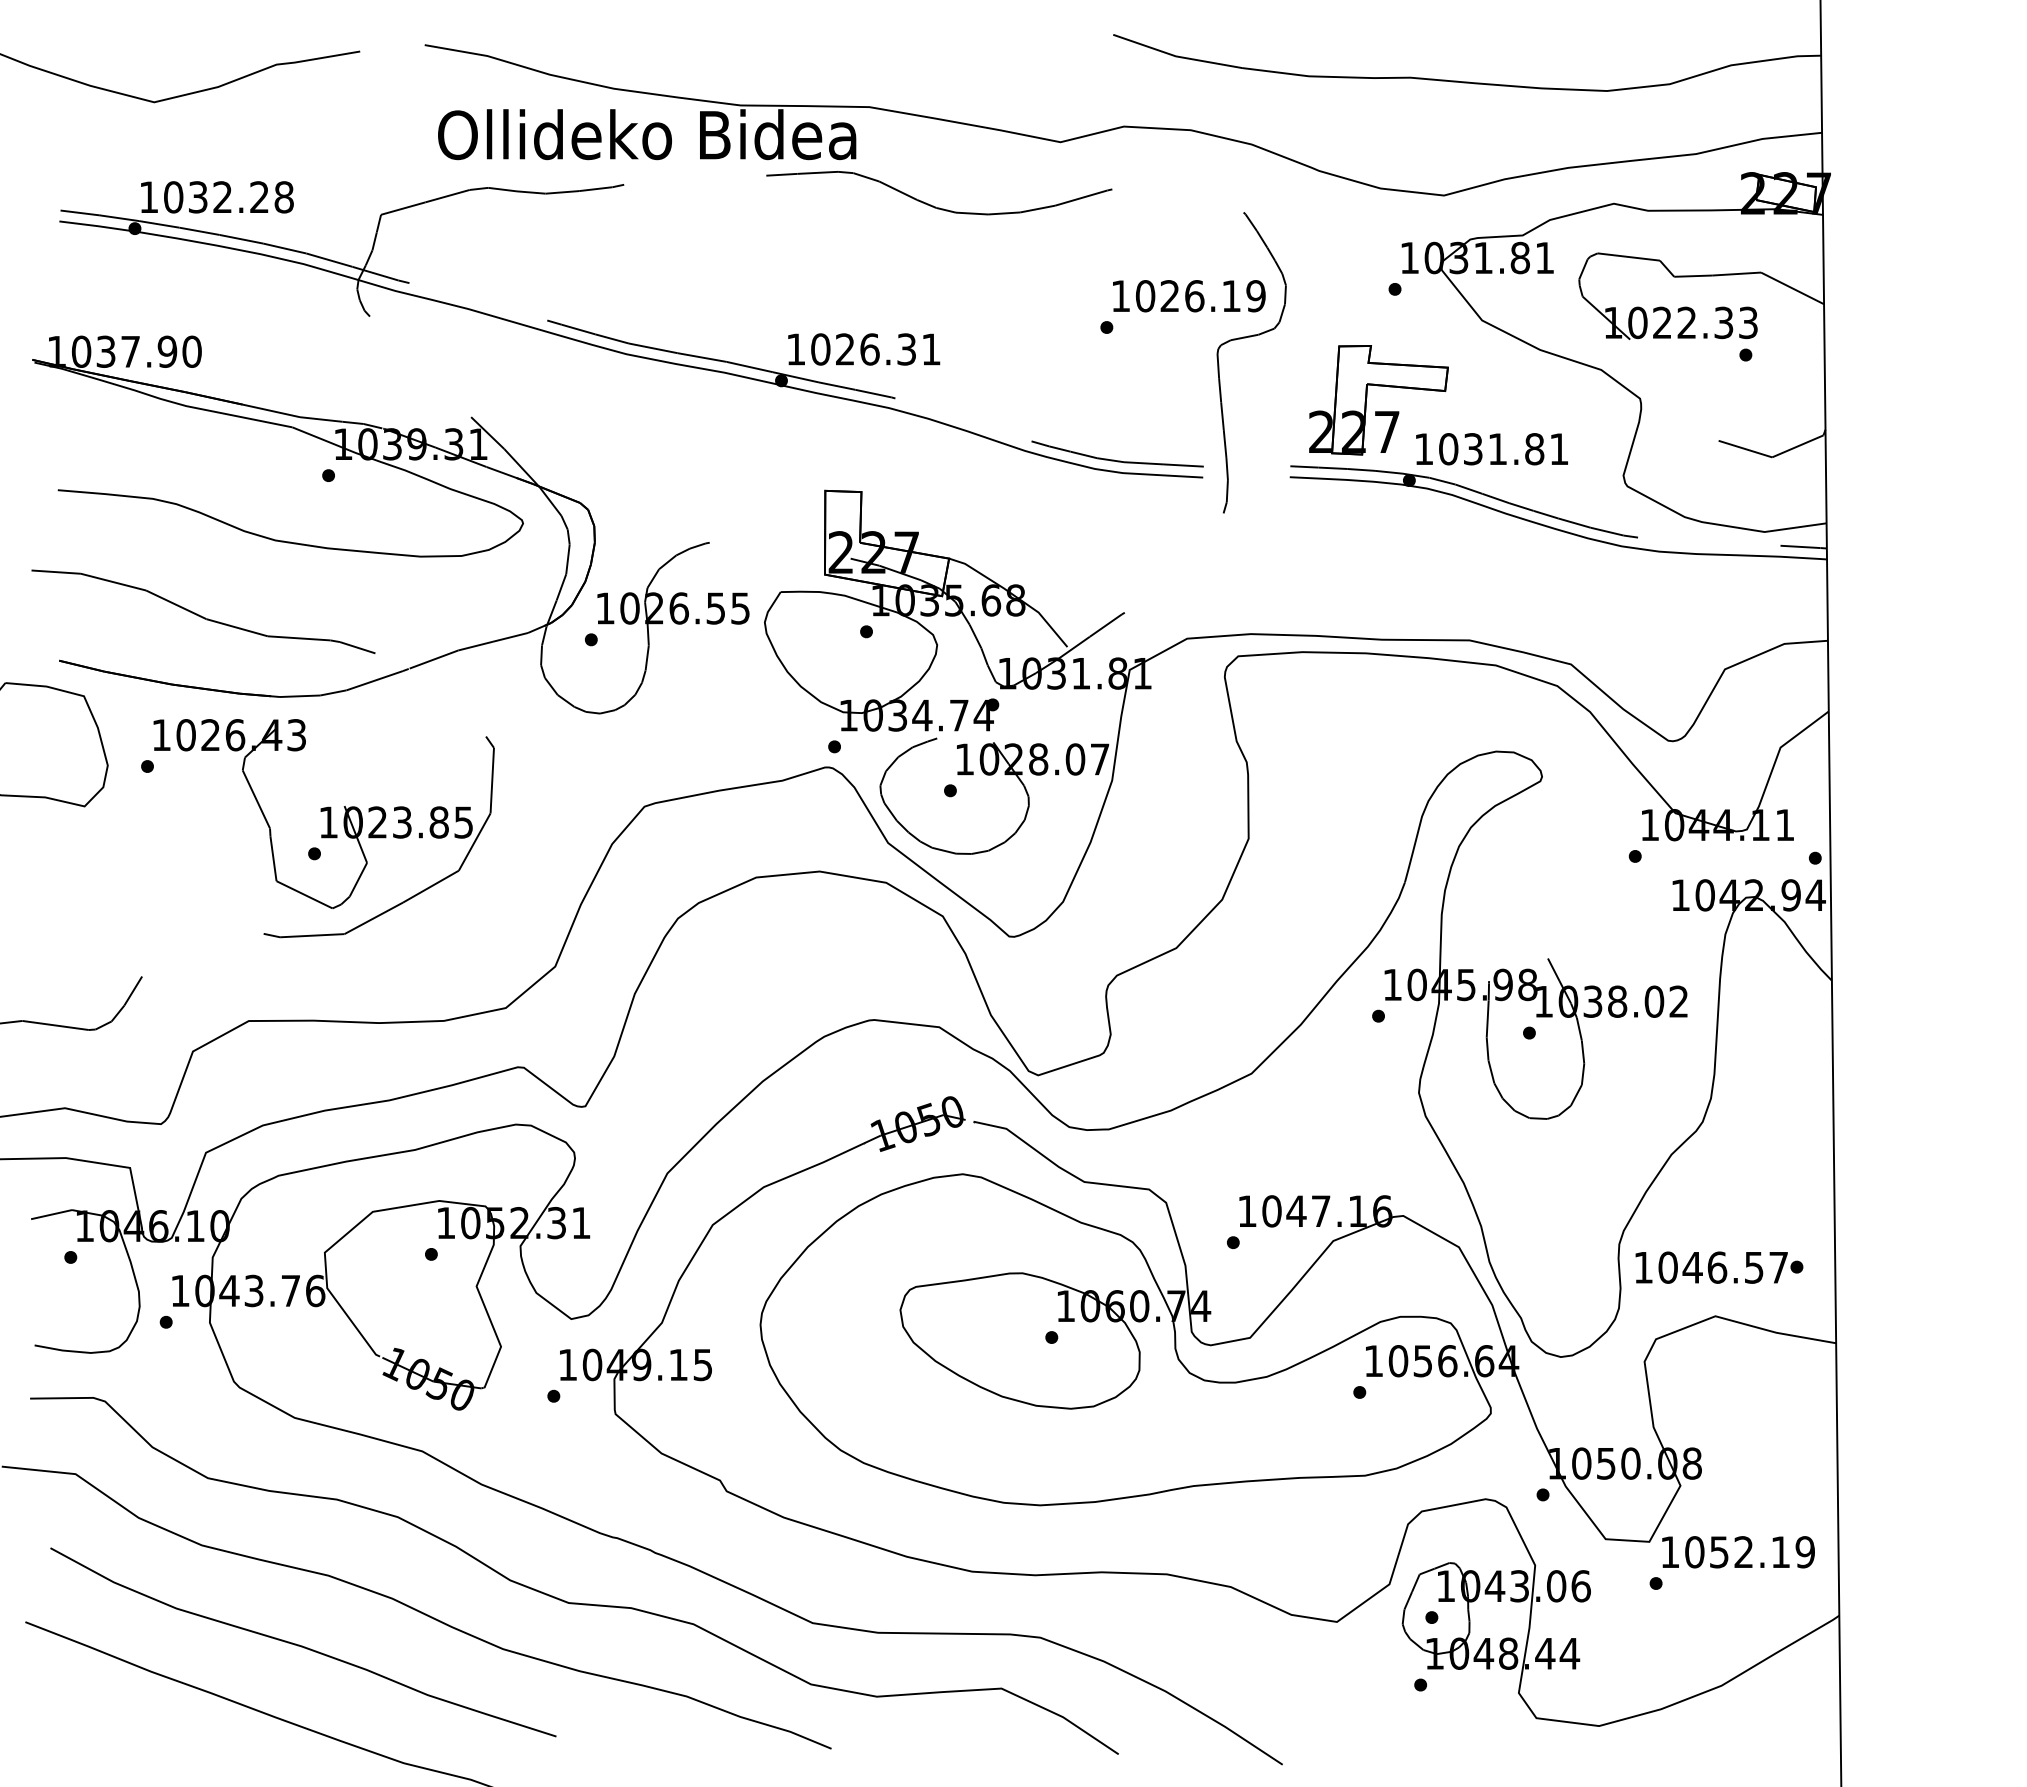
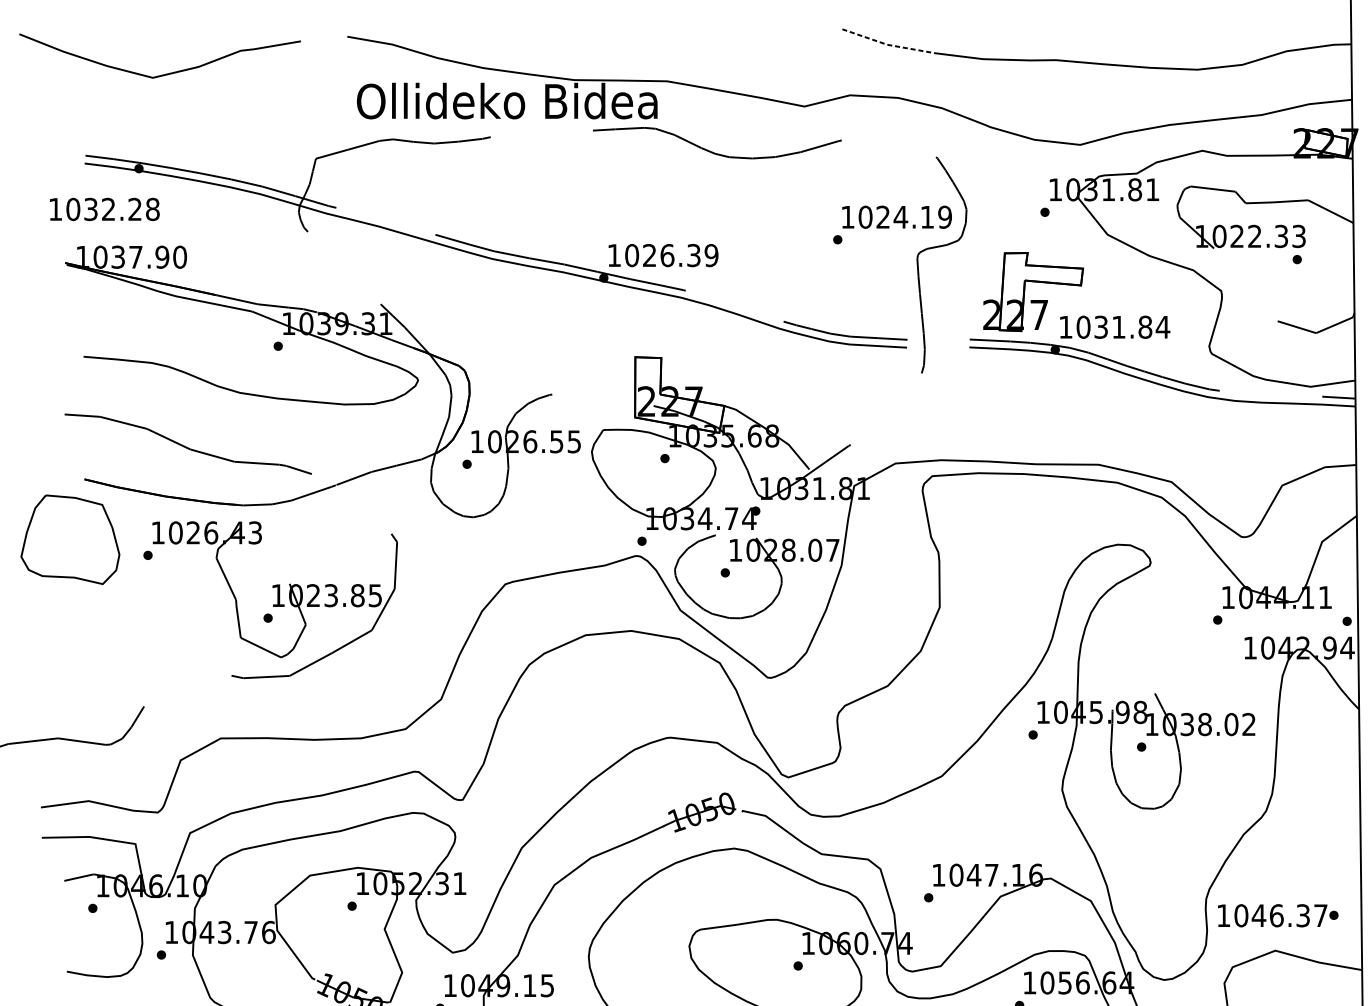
line: (1175, 56) -> (887, 44), solid -> dashed
text: (217, 197) -> (104, 209), moved
text: (1194, 296) -> (900, 217), 1026.19 -> 1024.19
text: (930, 349) -> (710, 255), 1026.31 -> 1026.39
text: (1559, 448) -> (1163, 326), 1031.81 -> 1031.84
text: (1754, 1267) -> (1303, 915), 1046.57 -> 1046.37

